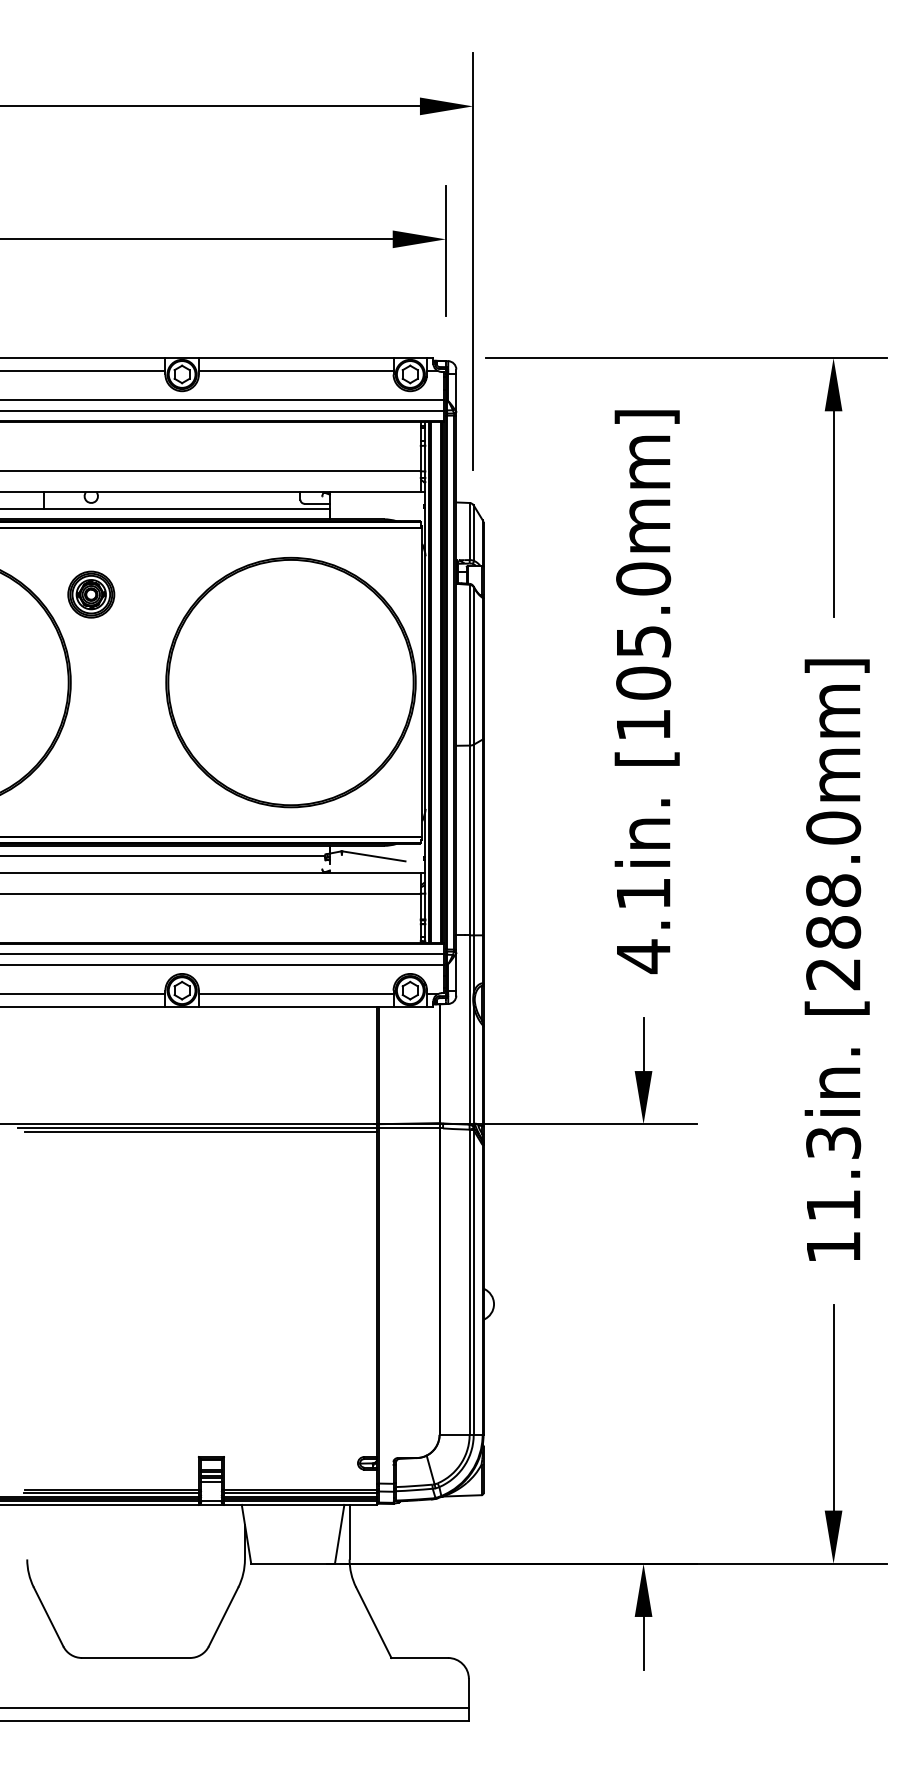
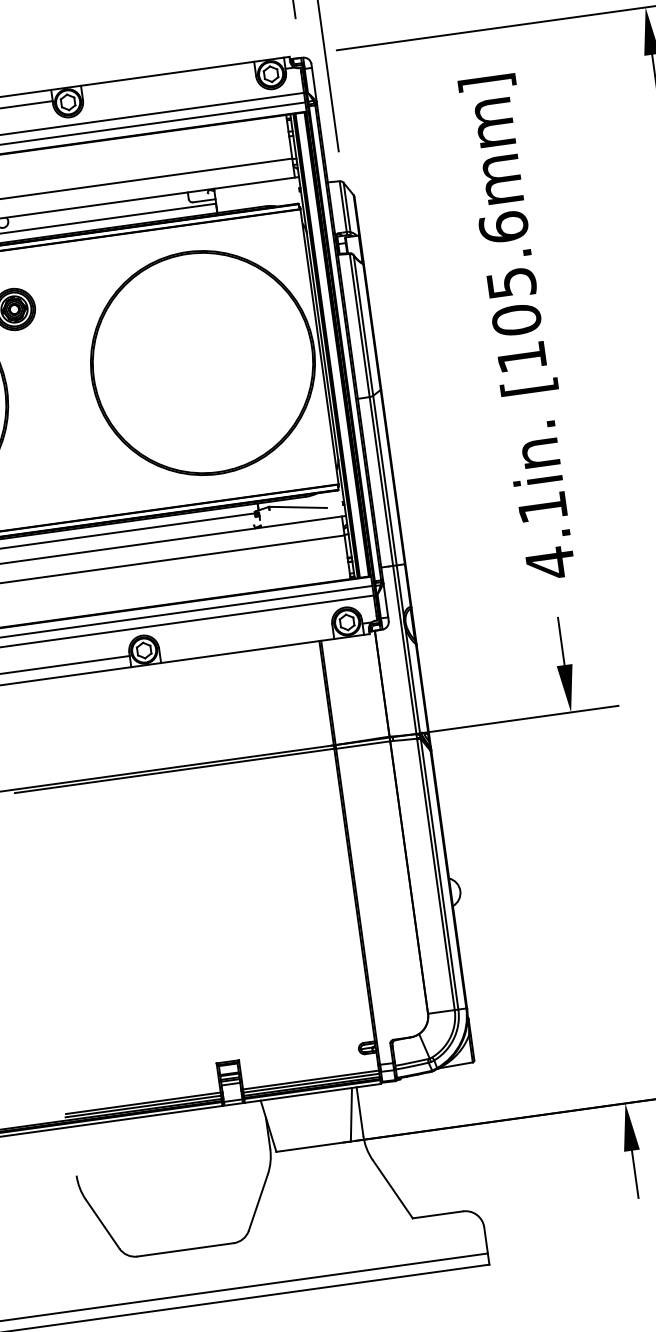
line: (295, 370) -> (168, 84), removed
text: (643, 578) -> (503, 226), [105.0mm] -> [105.6mm]
line: (295, 994) -> (245, 639), removed
line: (200, 1132) -> (178, 774), removed

